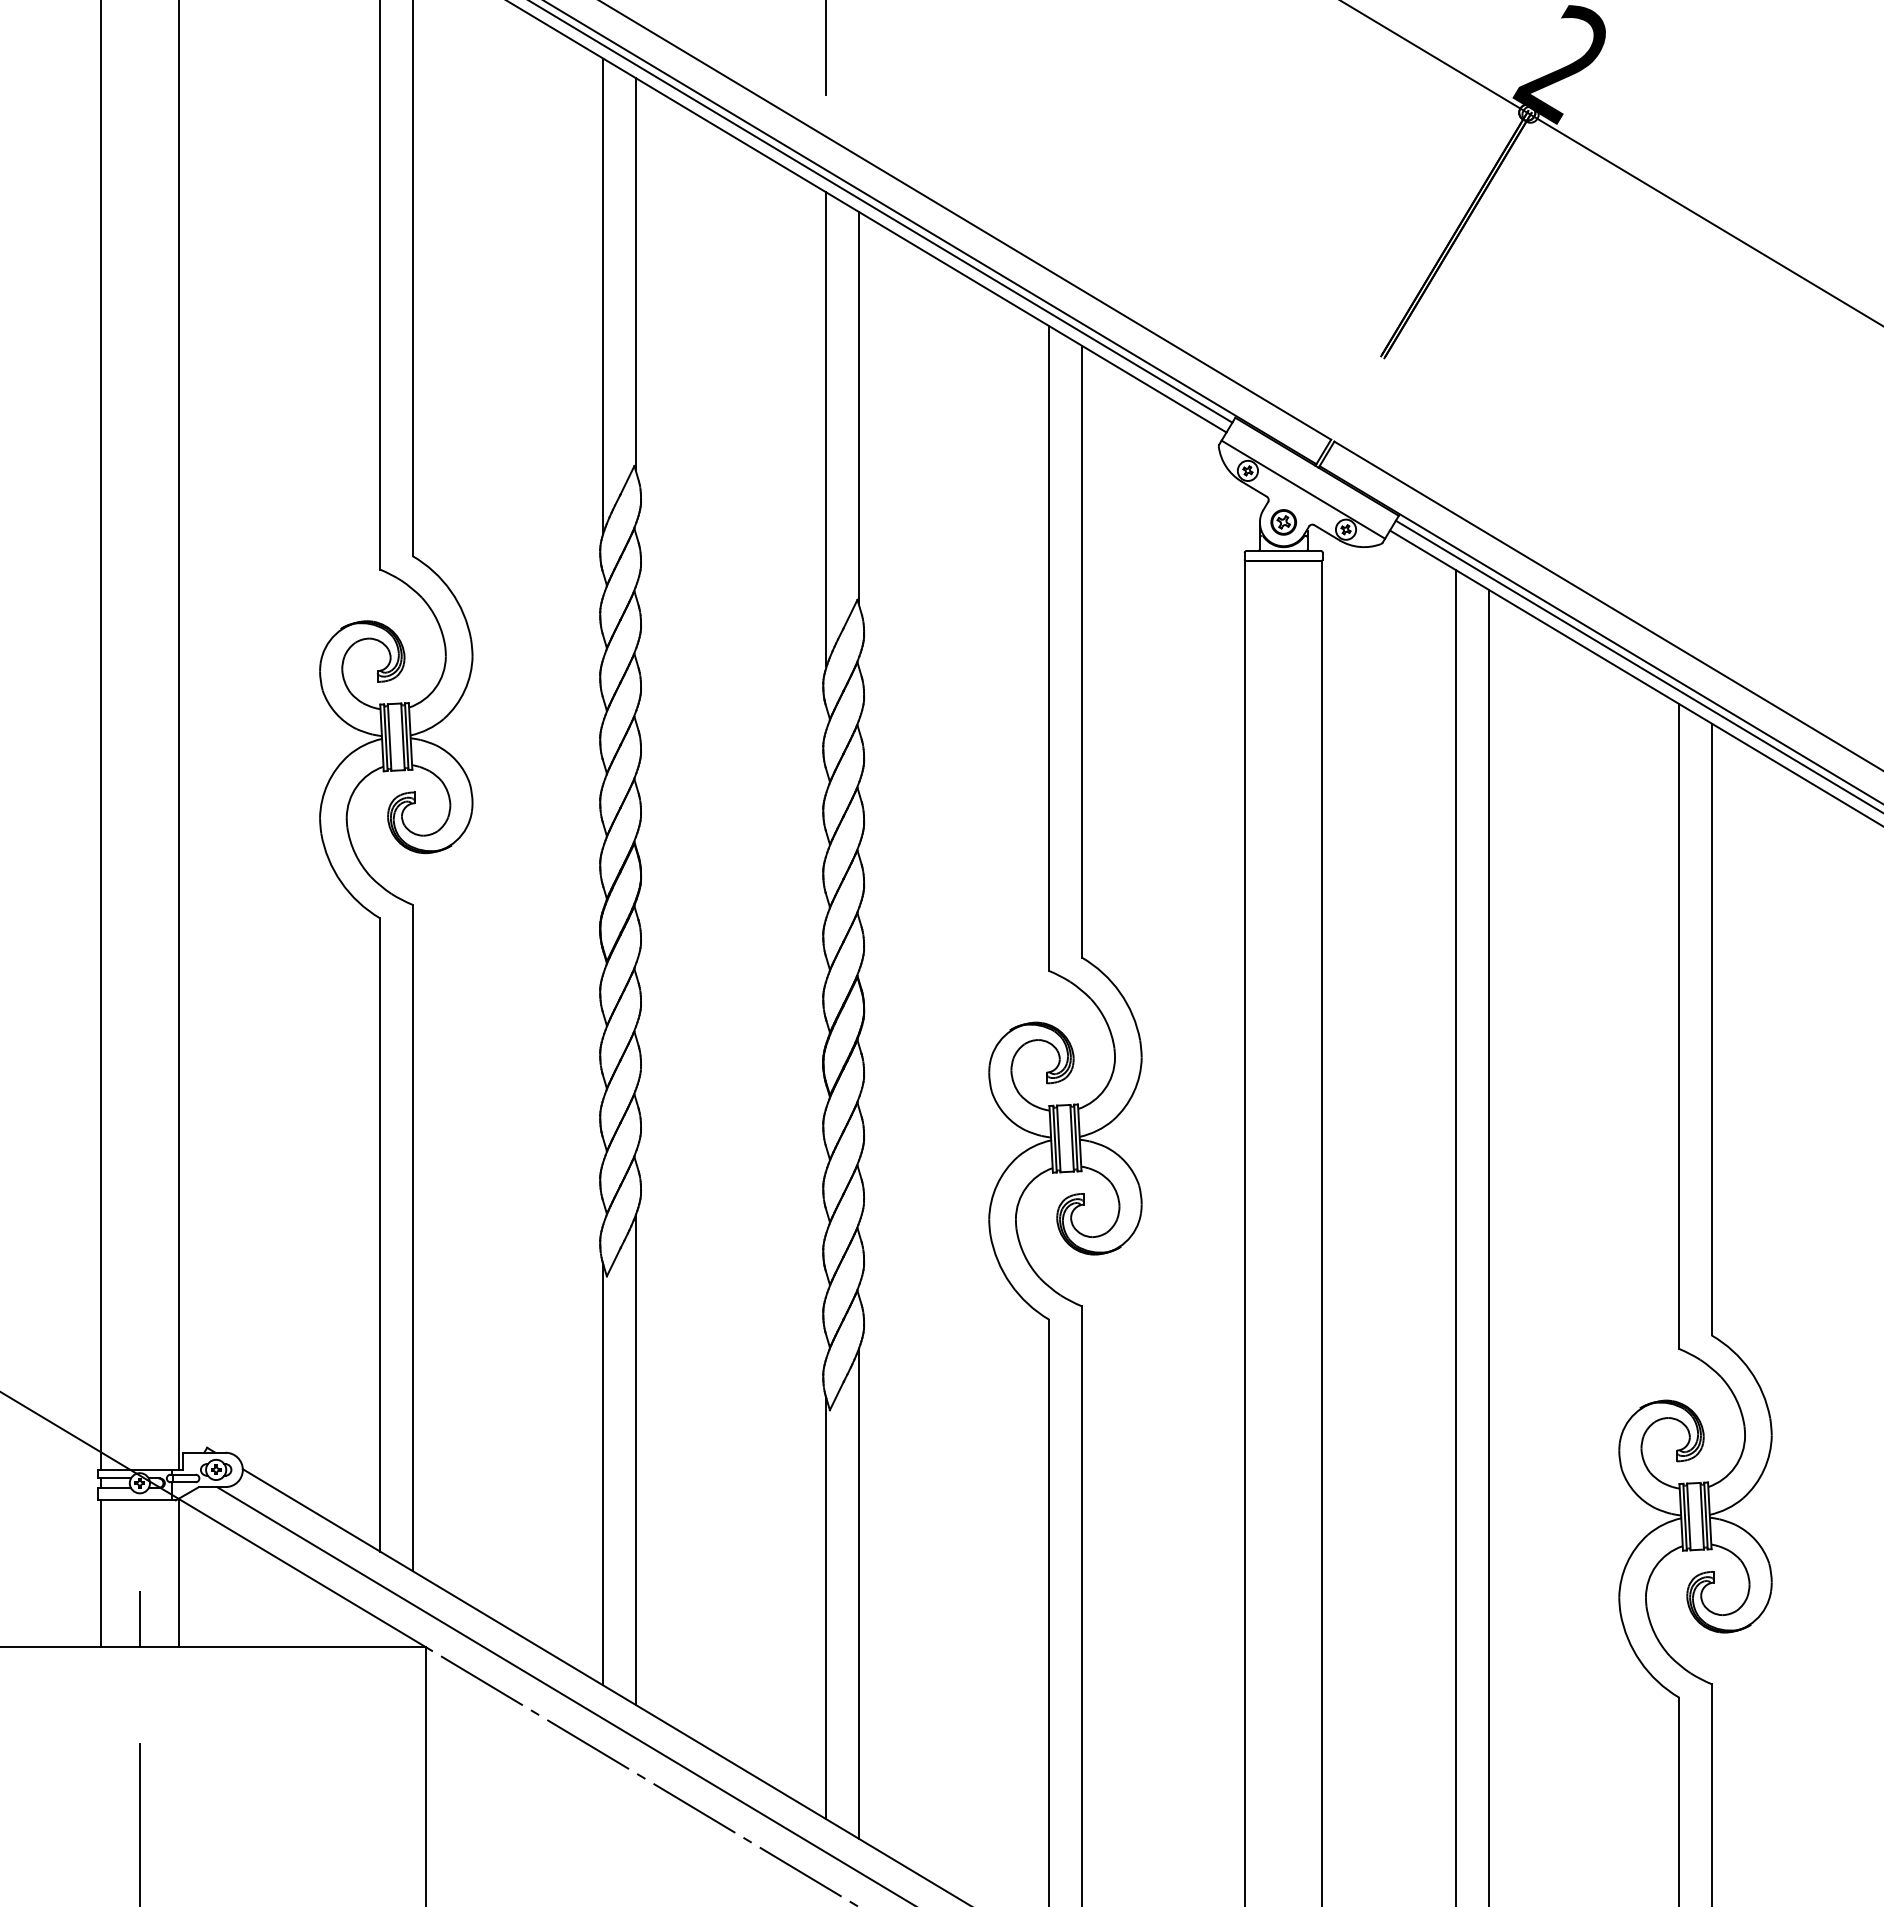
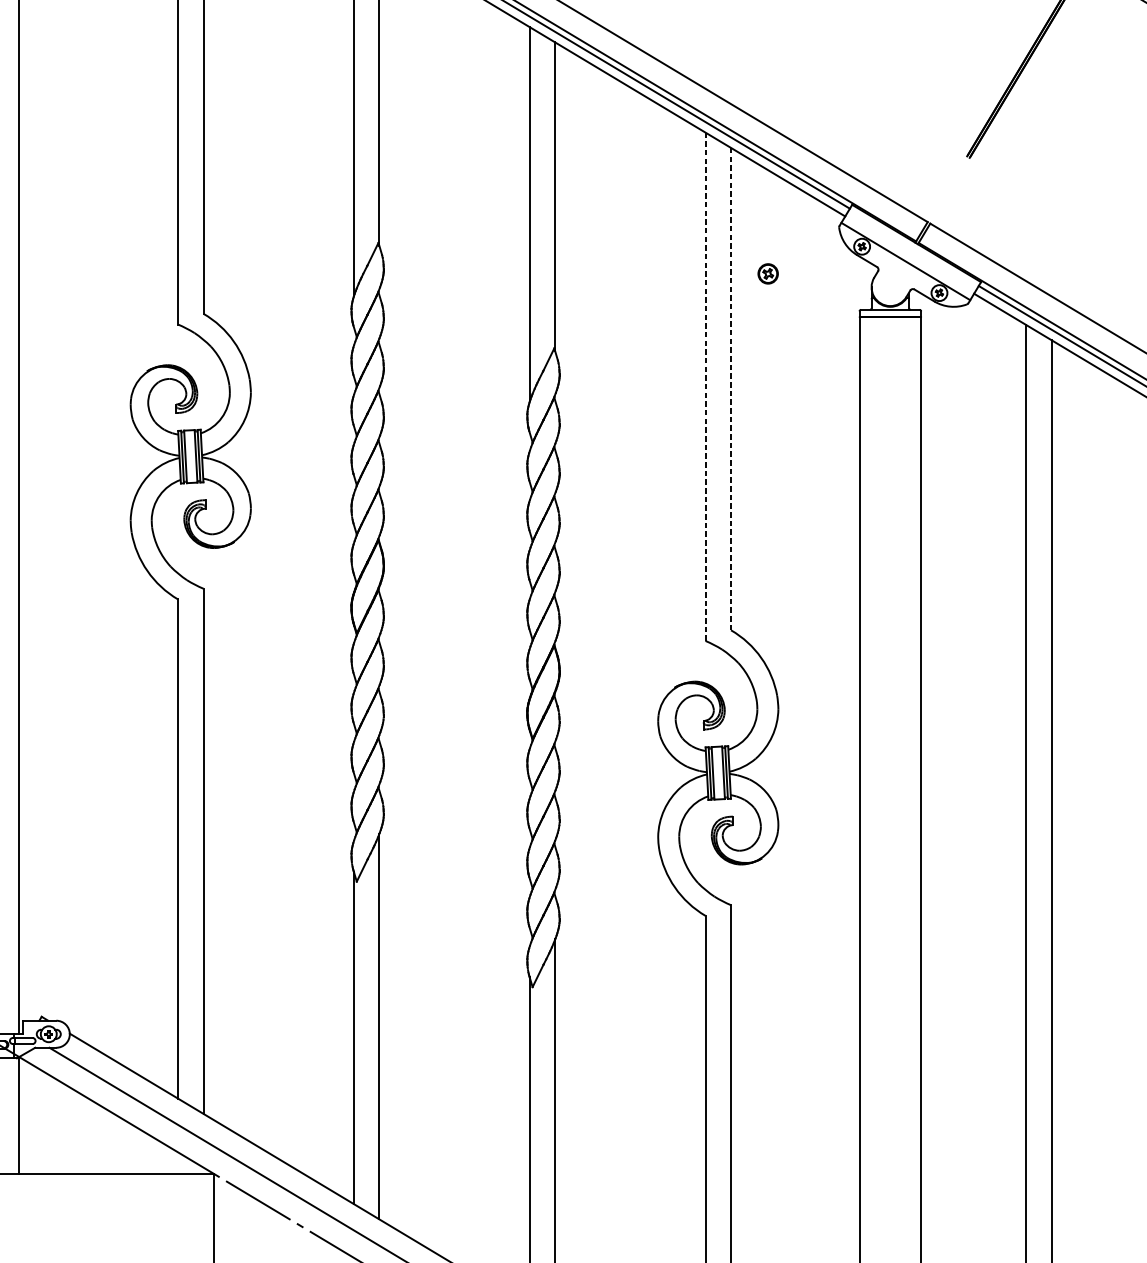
part: (1283, 522) -> (767, 273), moved
line: (1049, 648) -> (705, 386), solid -> dashed
line: (1081, 651) -> (730, 389), solid -> dashed

